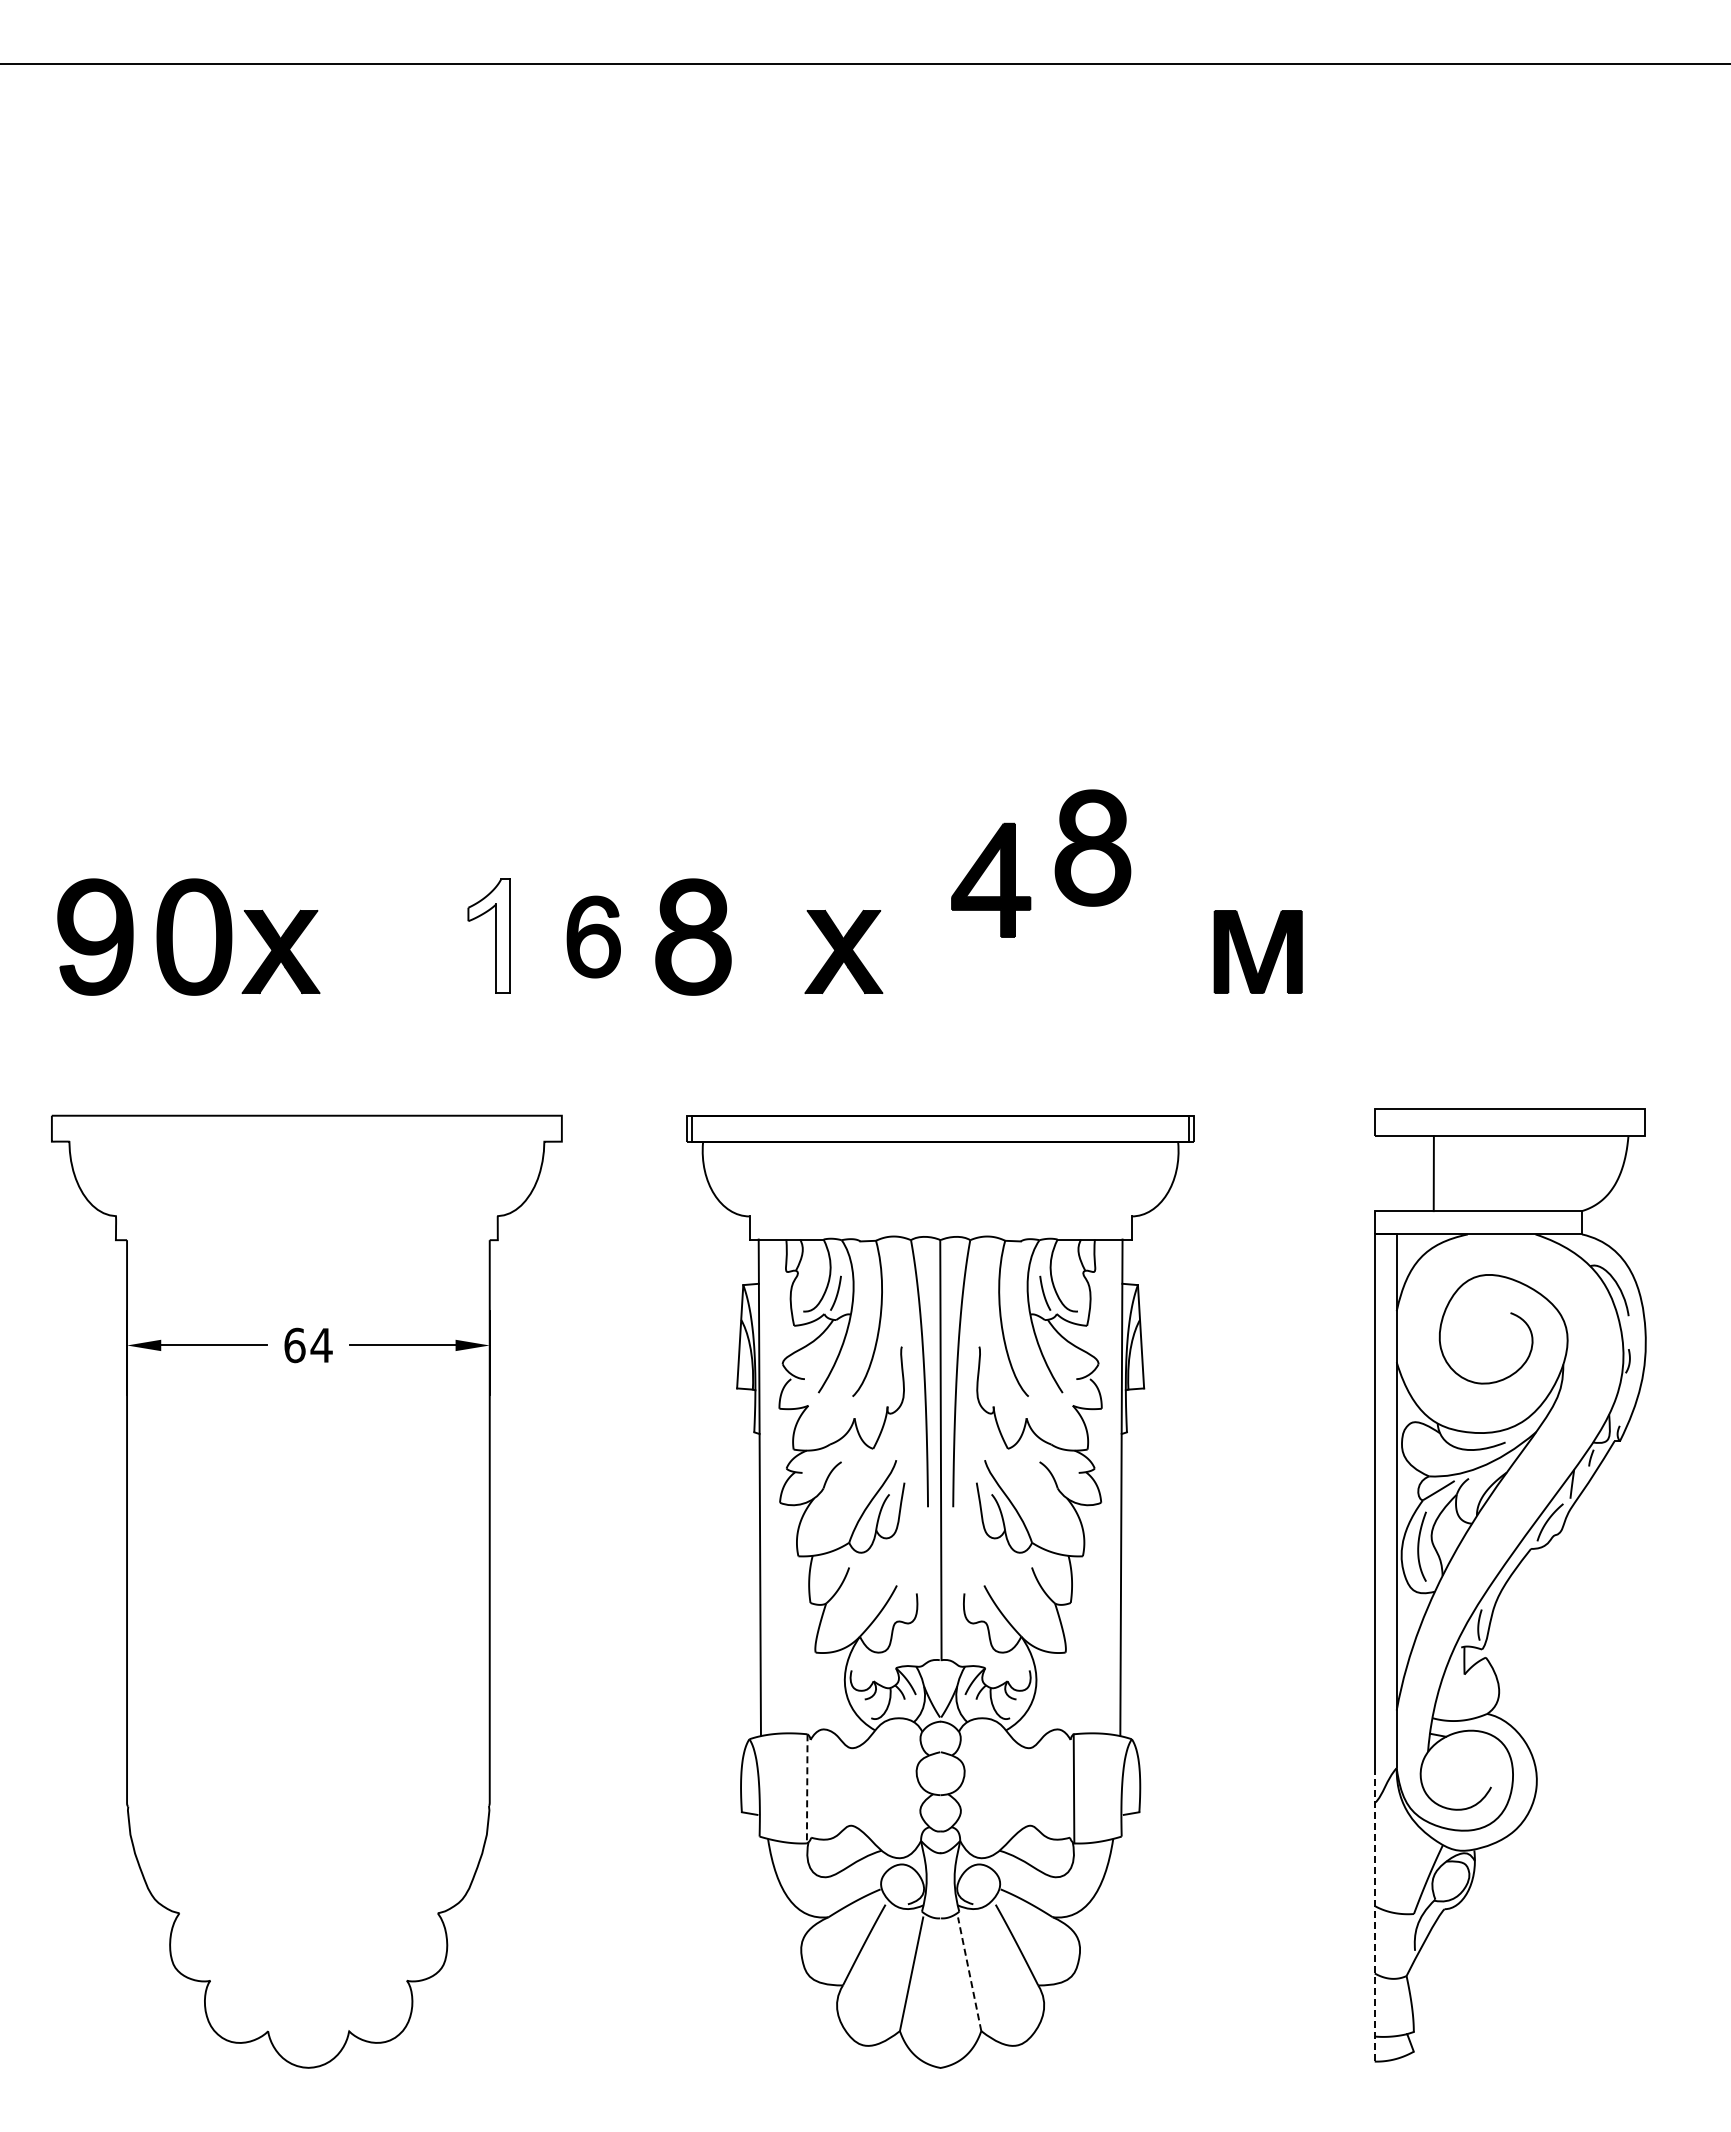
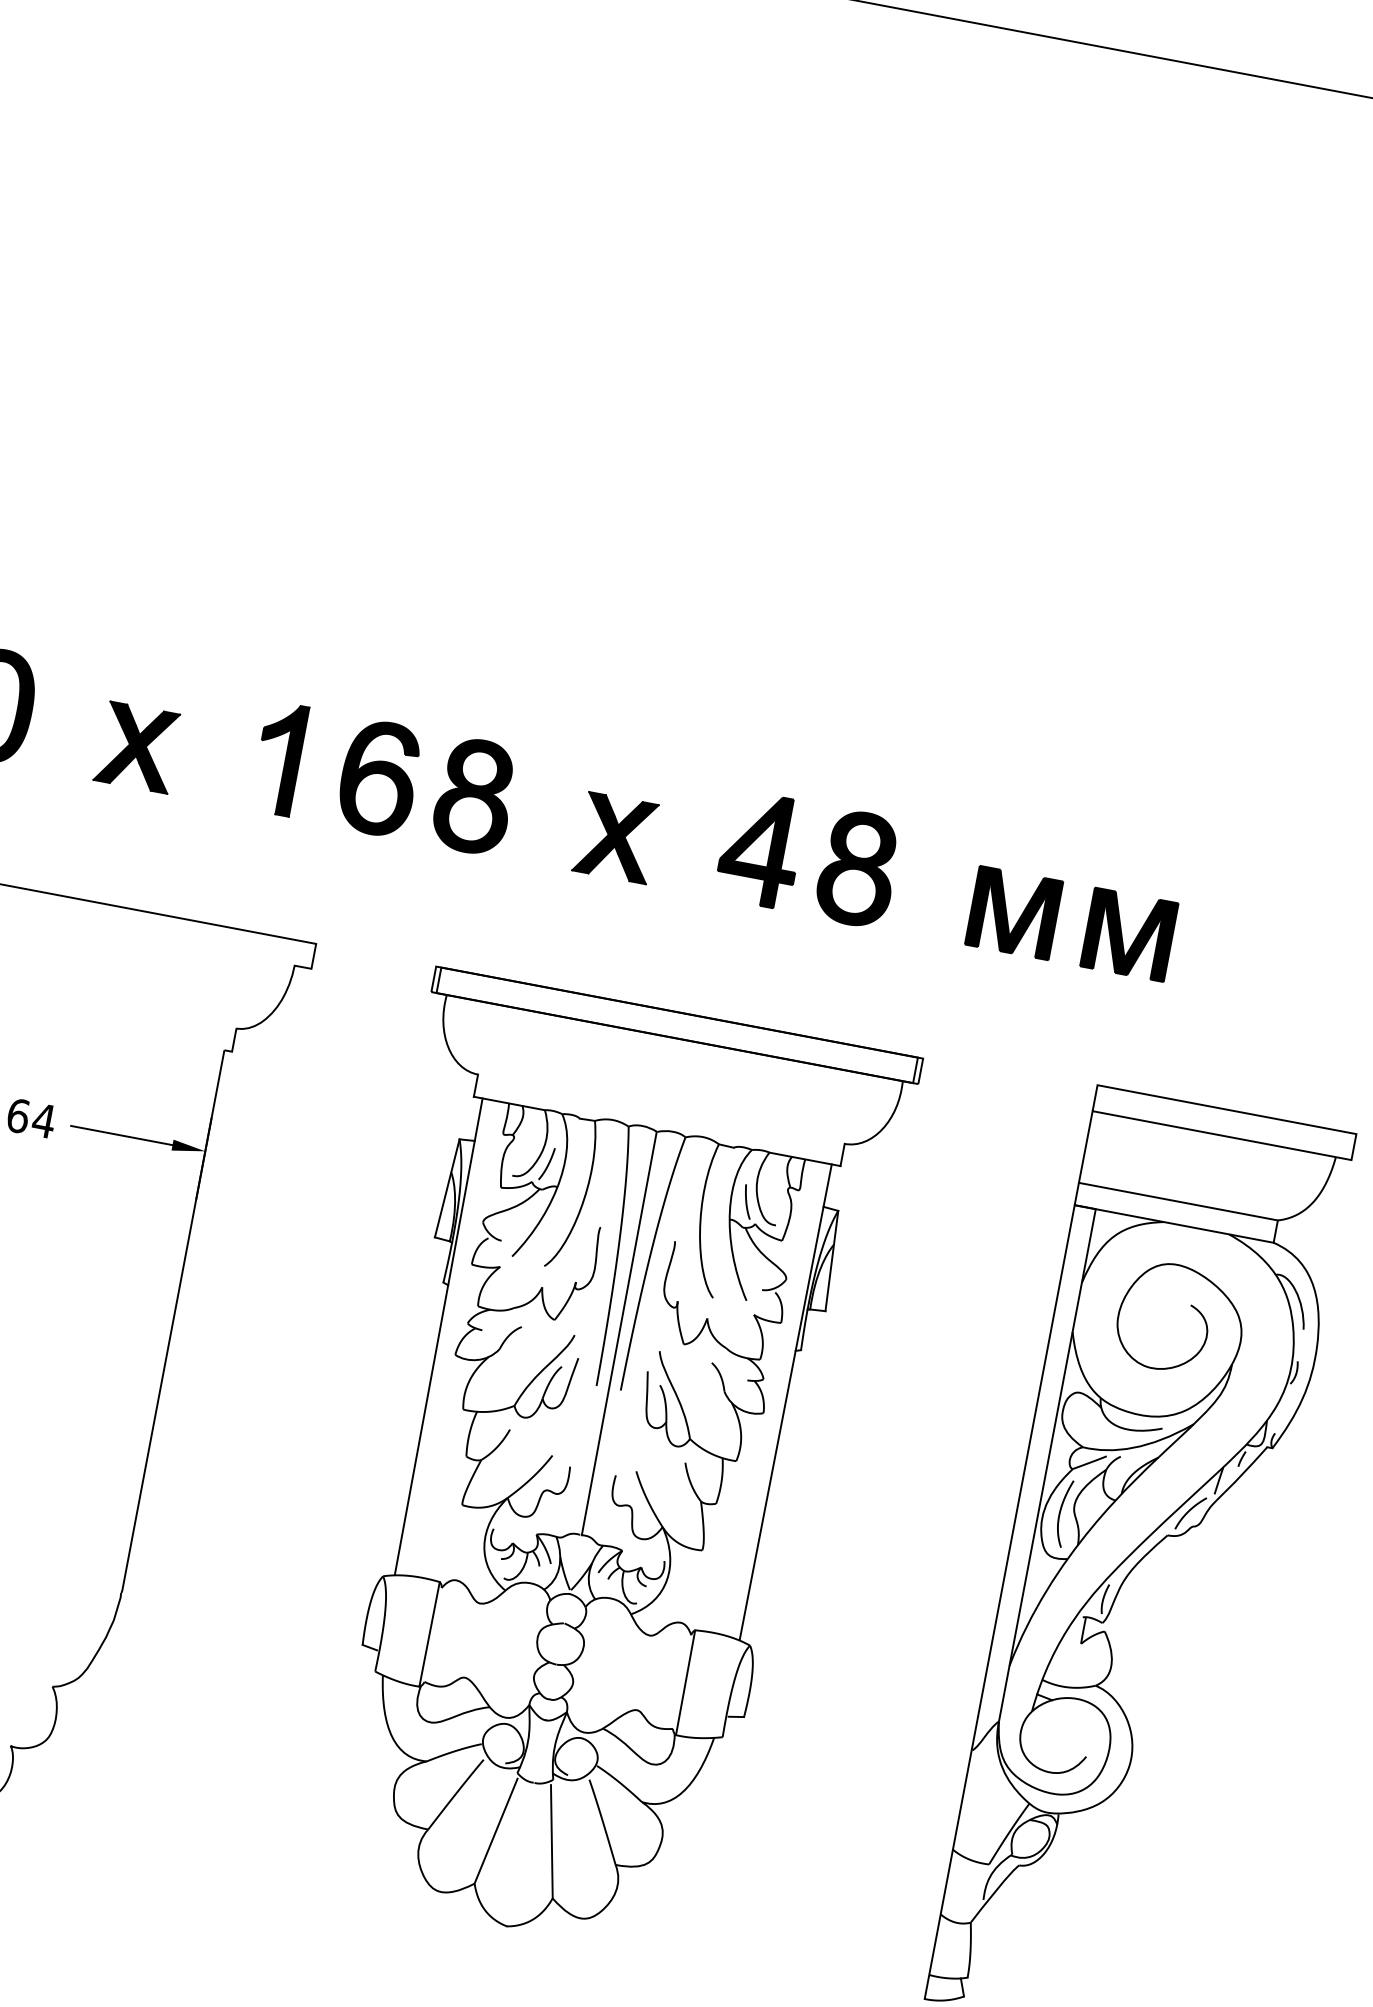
part: (1092, 847) -> (857, 868), moved
part: (991, 879) -> (761, 848), moved
fill: (489, 936) -> (279, 758), added
part: (593, 936) -> (379, 777), size x1.43
part: (280, 951) -> (137, 746), moved
part: (1371, 953) -> (1122, 935), added
line: (1433, 1173) -> (1085, 1146), moved
line: (807, 1788) -> (429, 1634), dashed -> solid
line: (1374, 1914) -> (951, 1857), dashed -> solid
line: (969, 1973) -> (551, 1840), dashed -> solid

